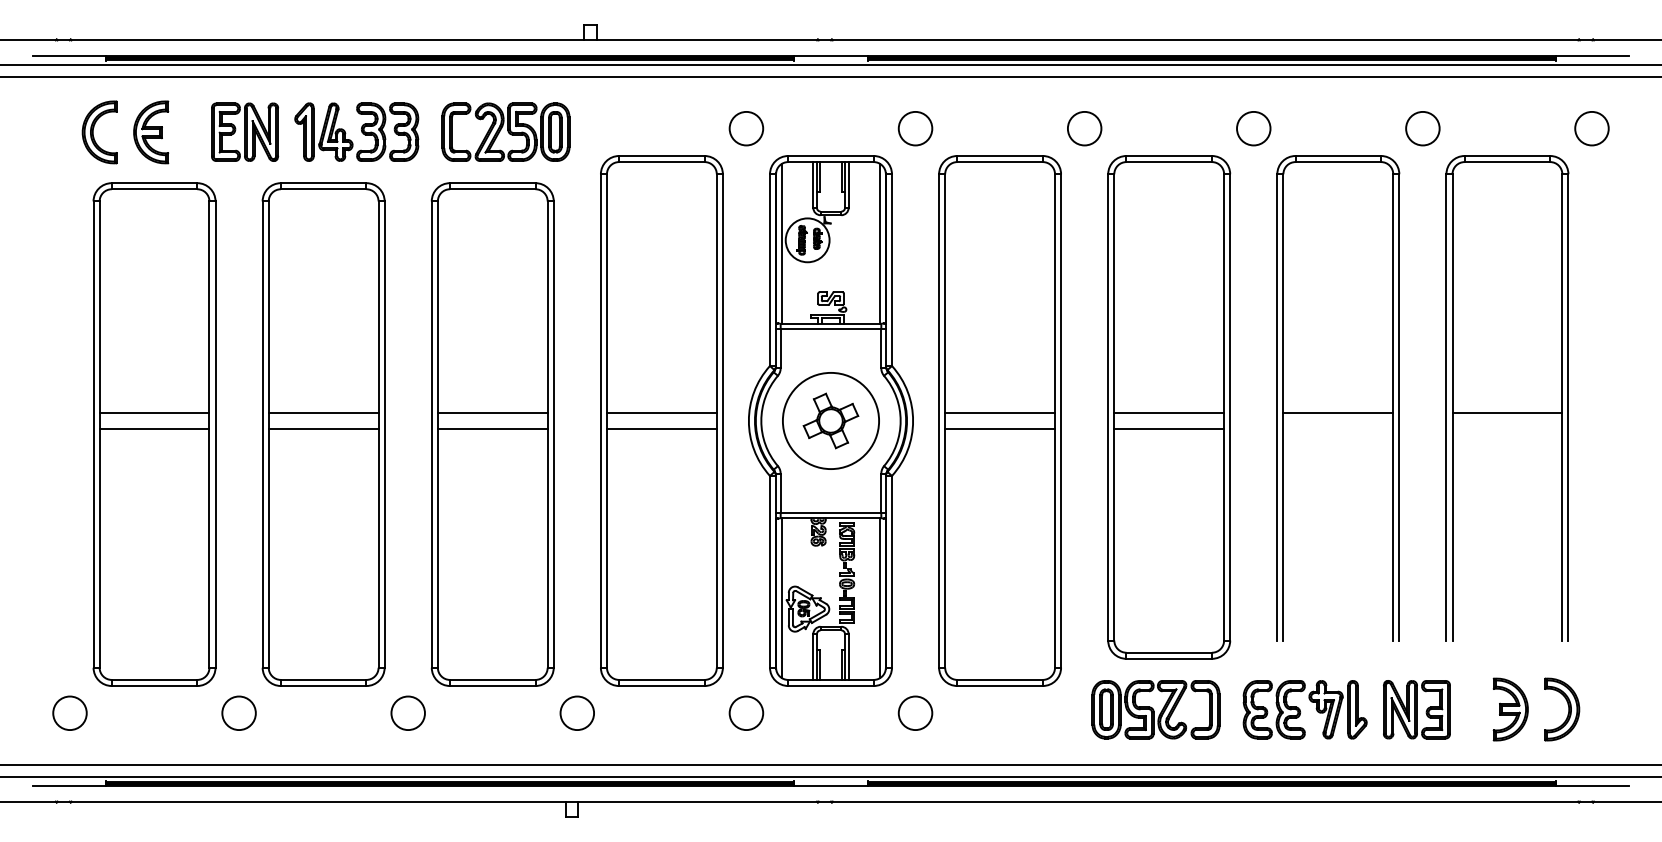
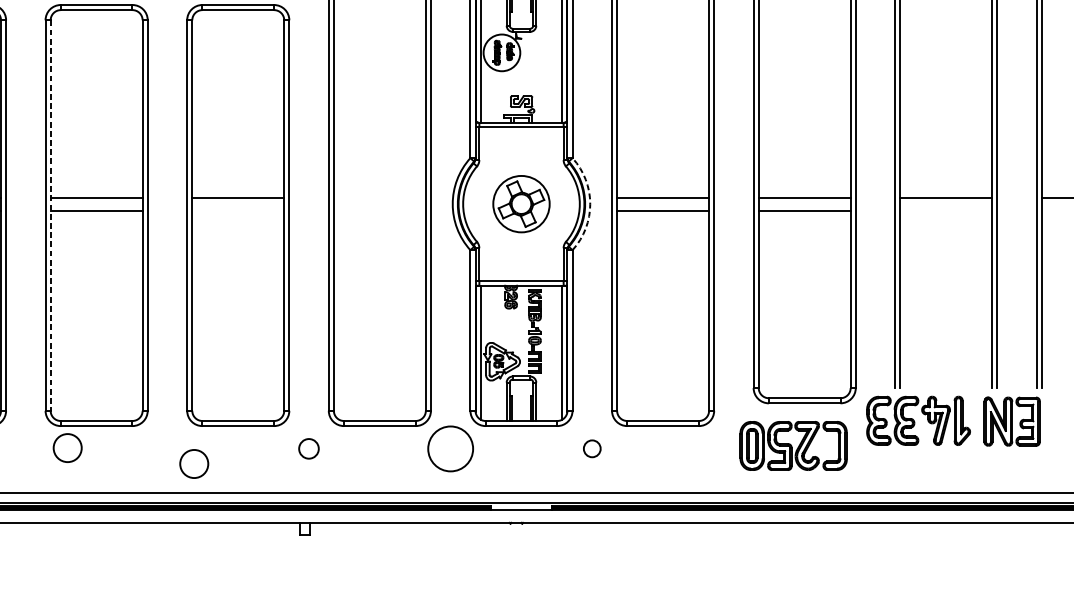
line: (661, 413) -> (379, 197), removed
circle: (830, 420) -> (521, 203), size x0.7
arc: (913, 420) -> (590, 203), solid -> dashed
line: (492, 428) -> (238, 210), removed
line: (661, 428) -> (379, 210), removed
line: (268, 435) -> (50, 216), solid -> dashed
part: (1304, 709) -> (918, 420), moved
part: (1416, 709) -> (1011, 421), moved
circle: (238, 712) -> (67, 447), moved
circle: (407, 712) -> (193, 463), moved
circle: (576, 712) -> (308, 448), size x0.7
circle: (915, 712) -> (592, 448), size x0.6
circle: (746, 713) -> (450, 449), size x1.6

